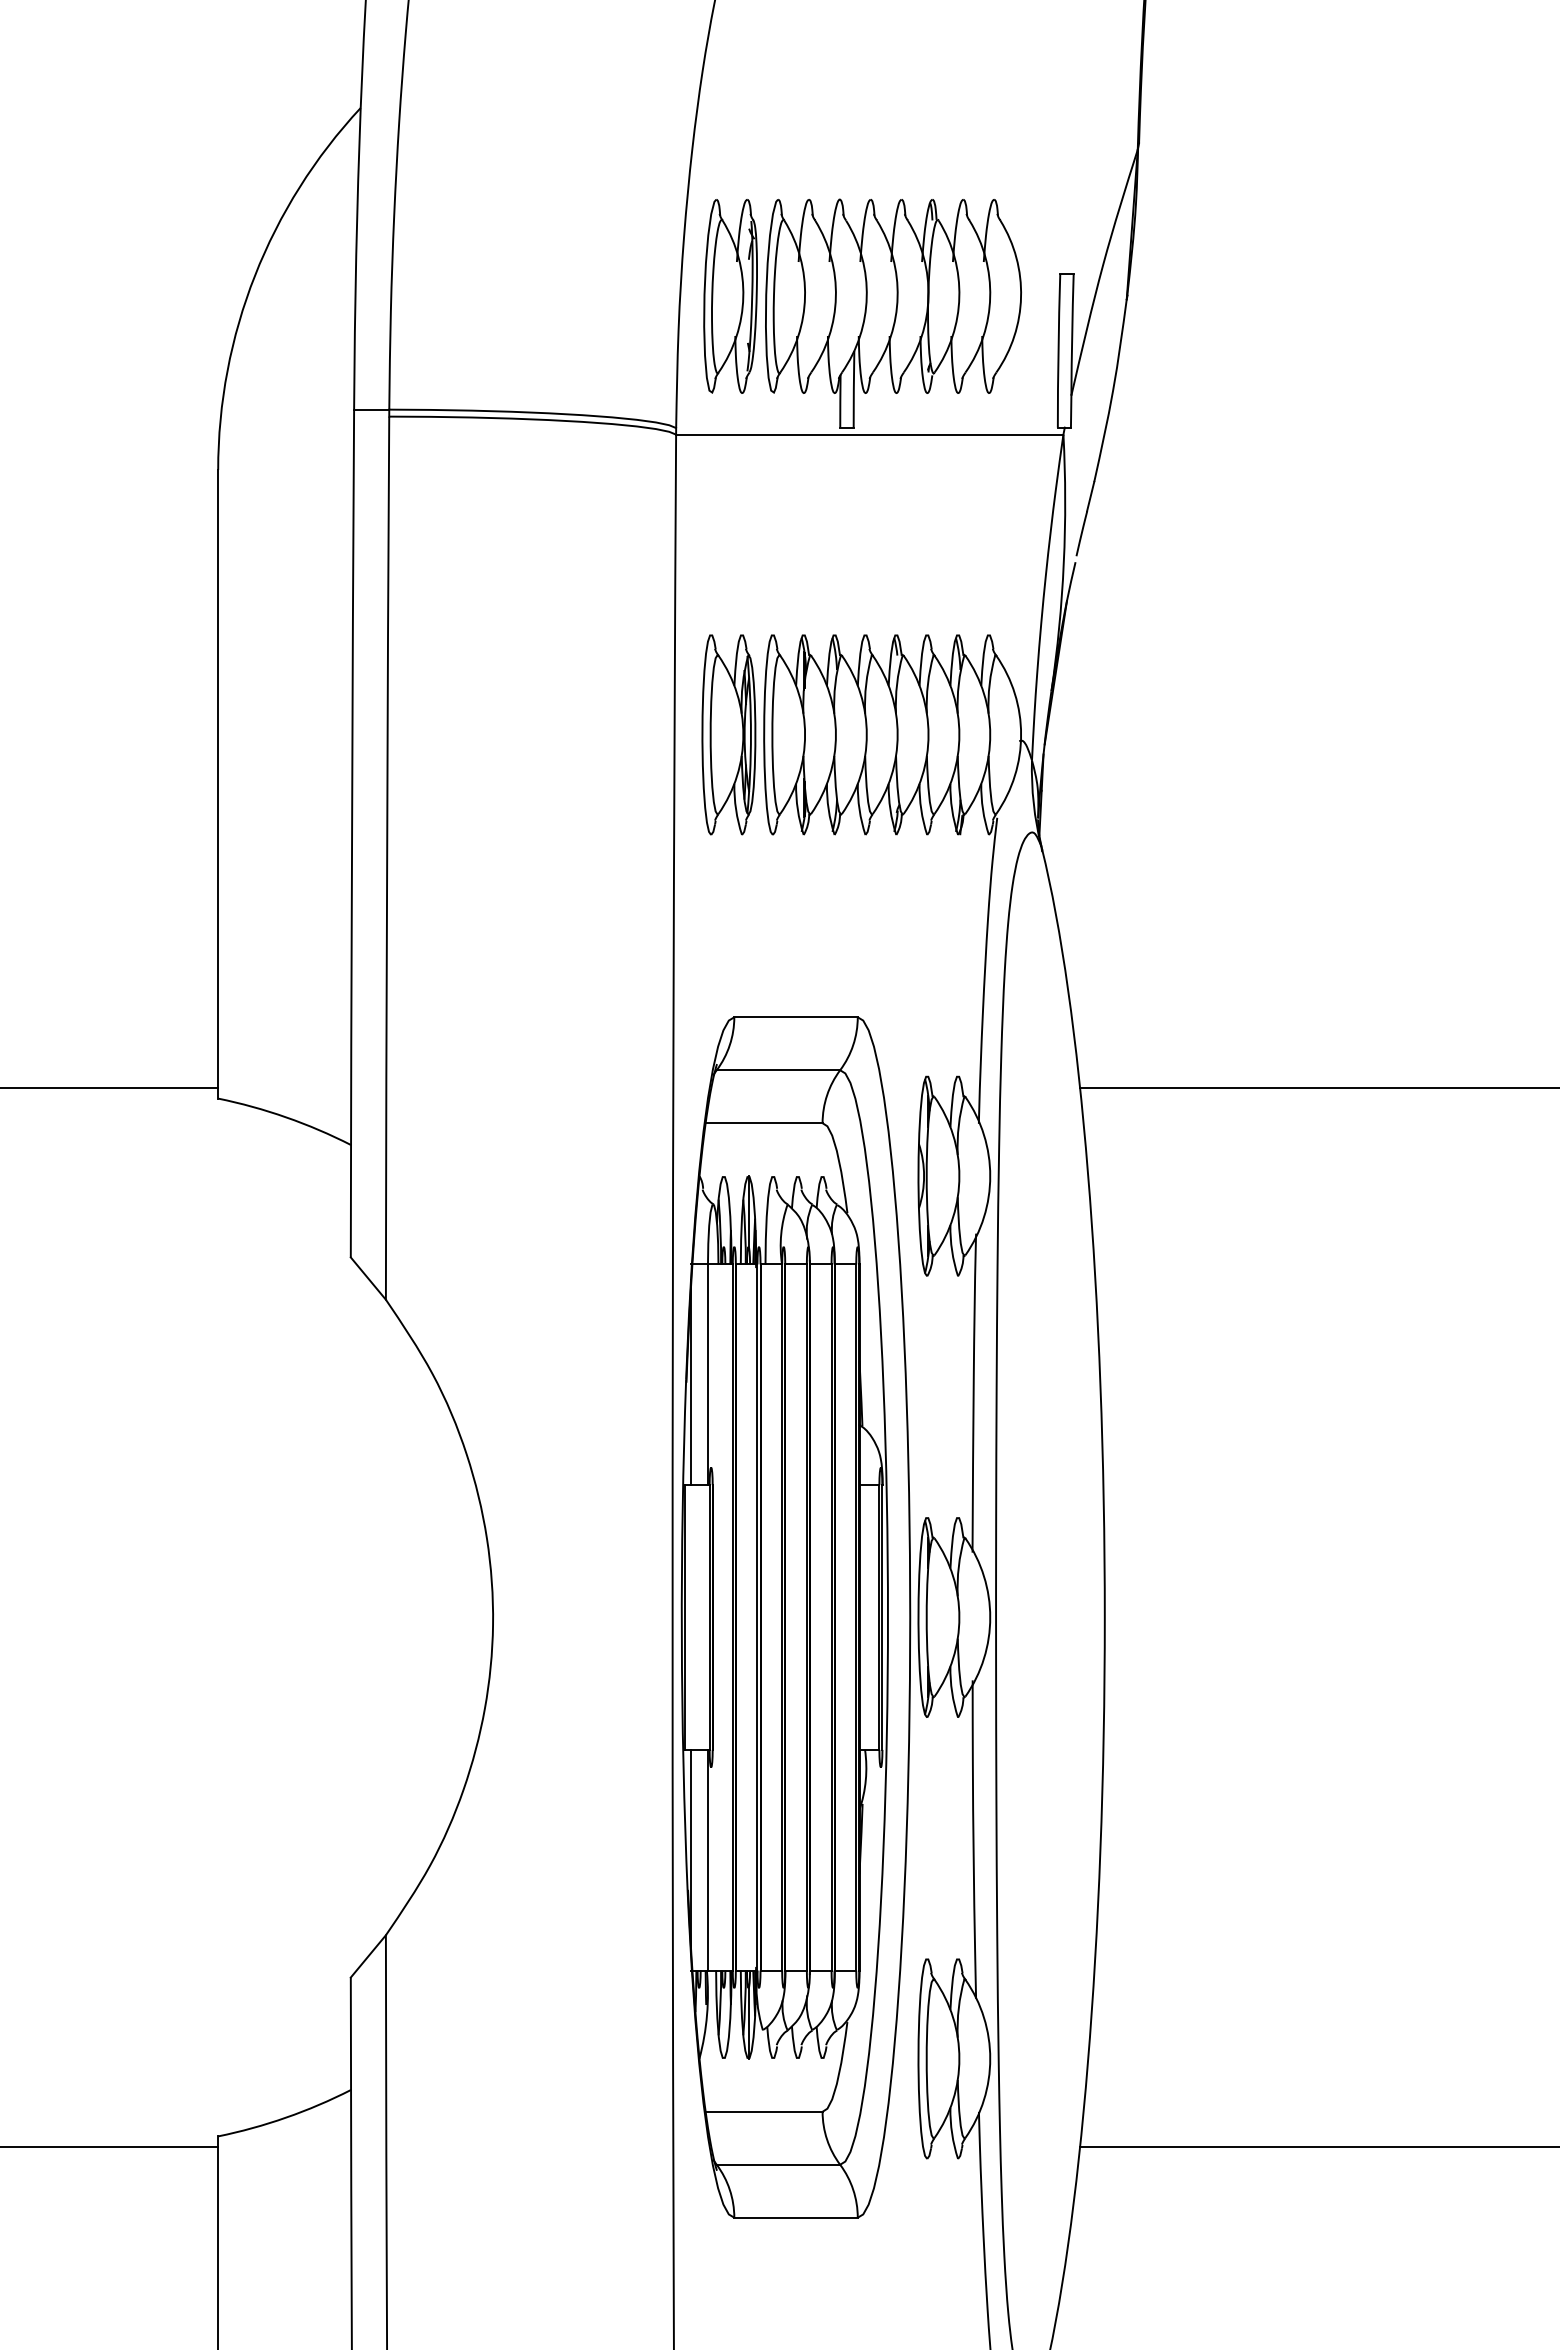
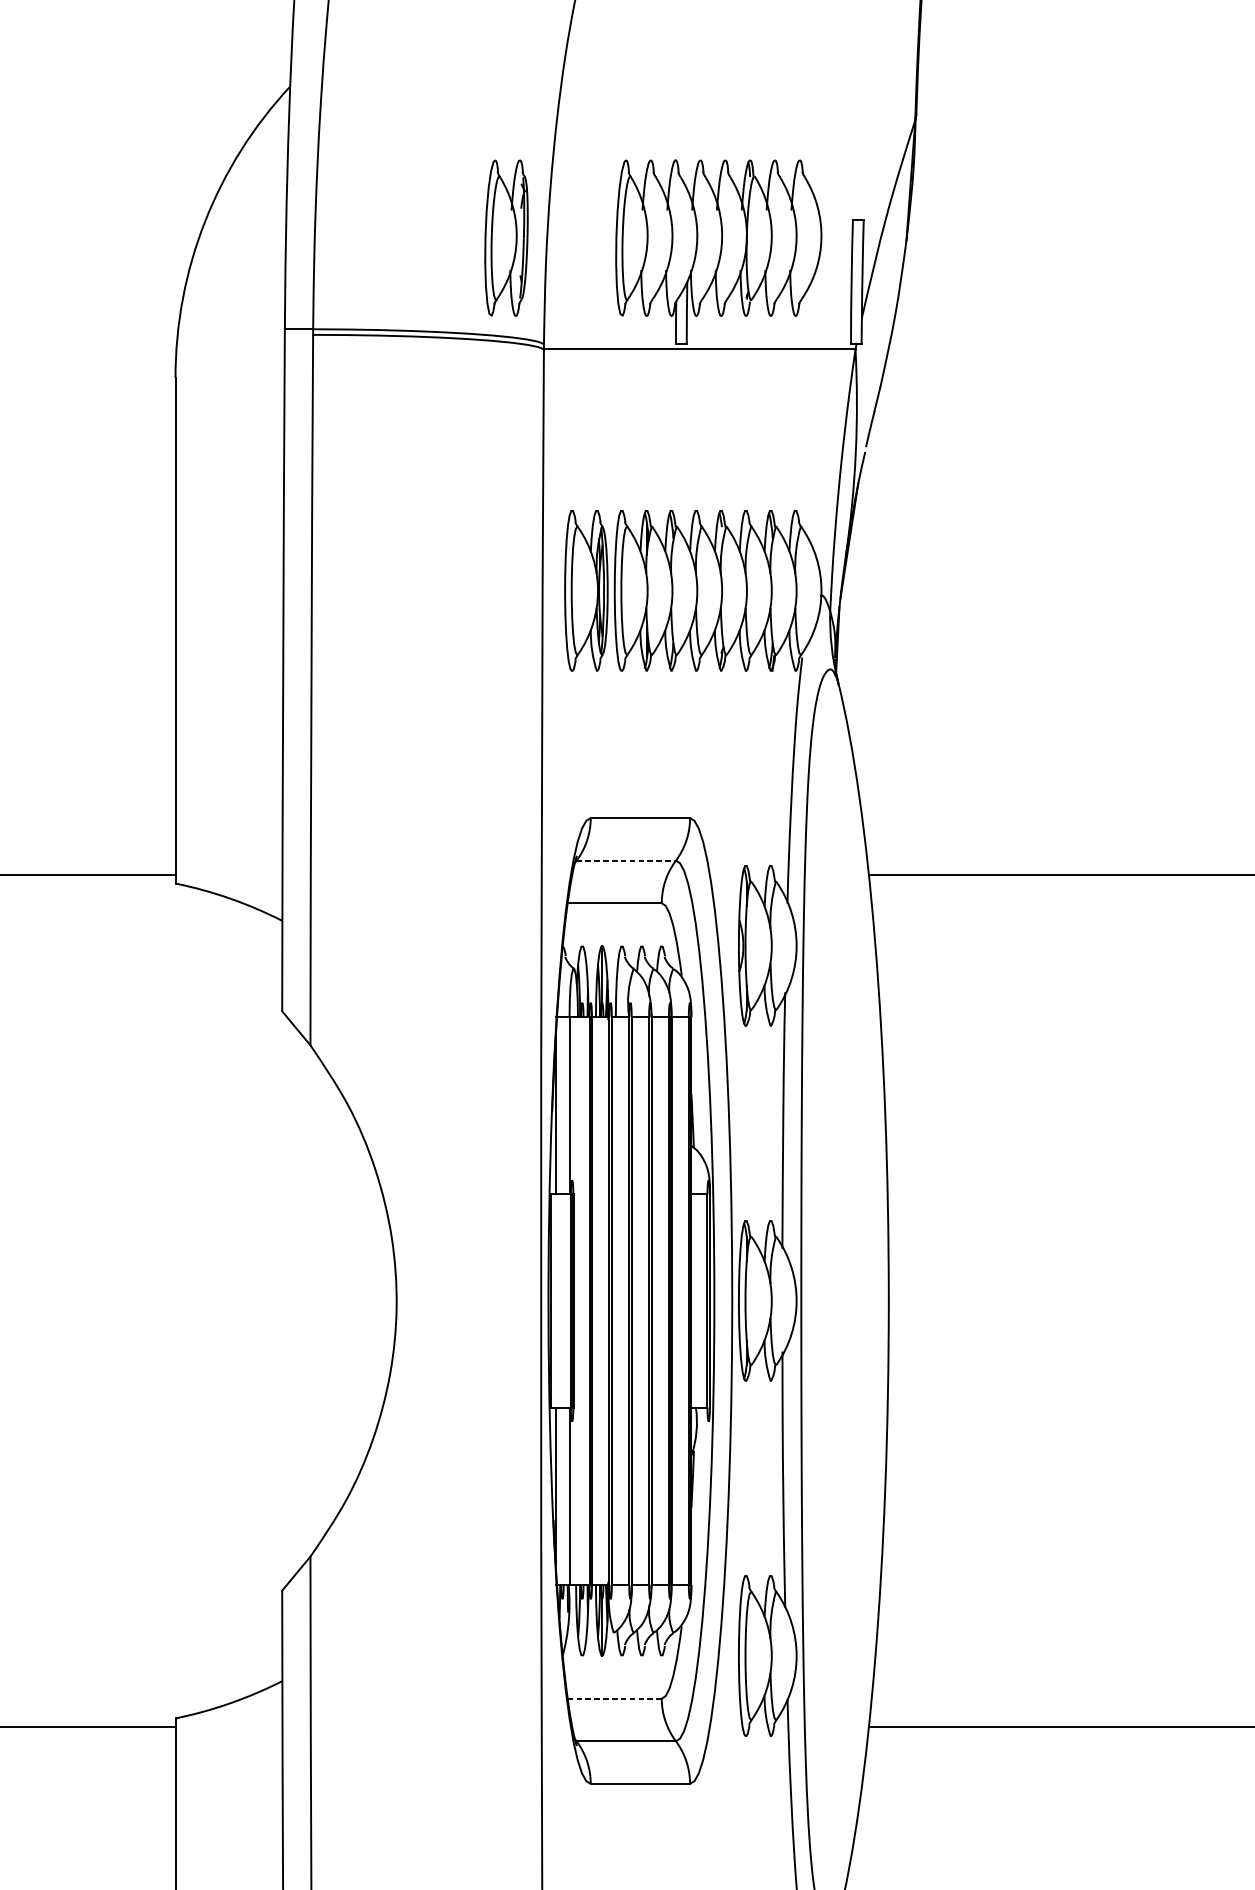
part: (730, 296) -> (506, 238), moved
line: (778, 1070) -> (626, 860), solid -> dashed
line: (764, 2111) -> (615, 1698), solid -> dashed

